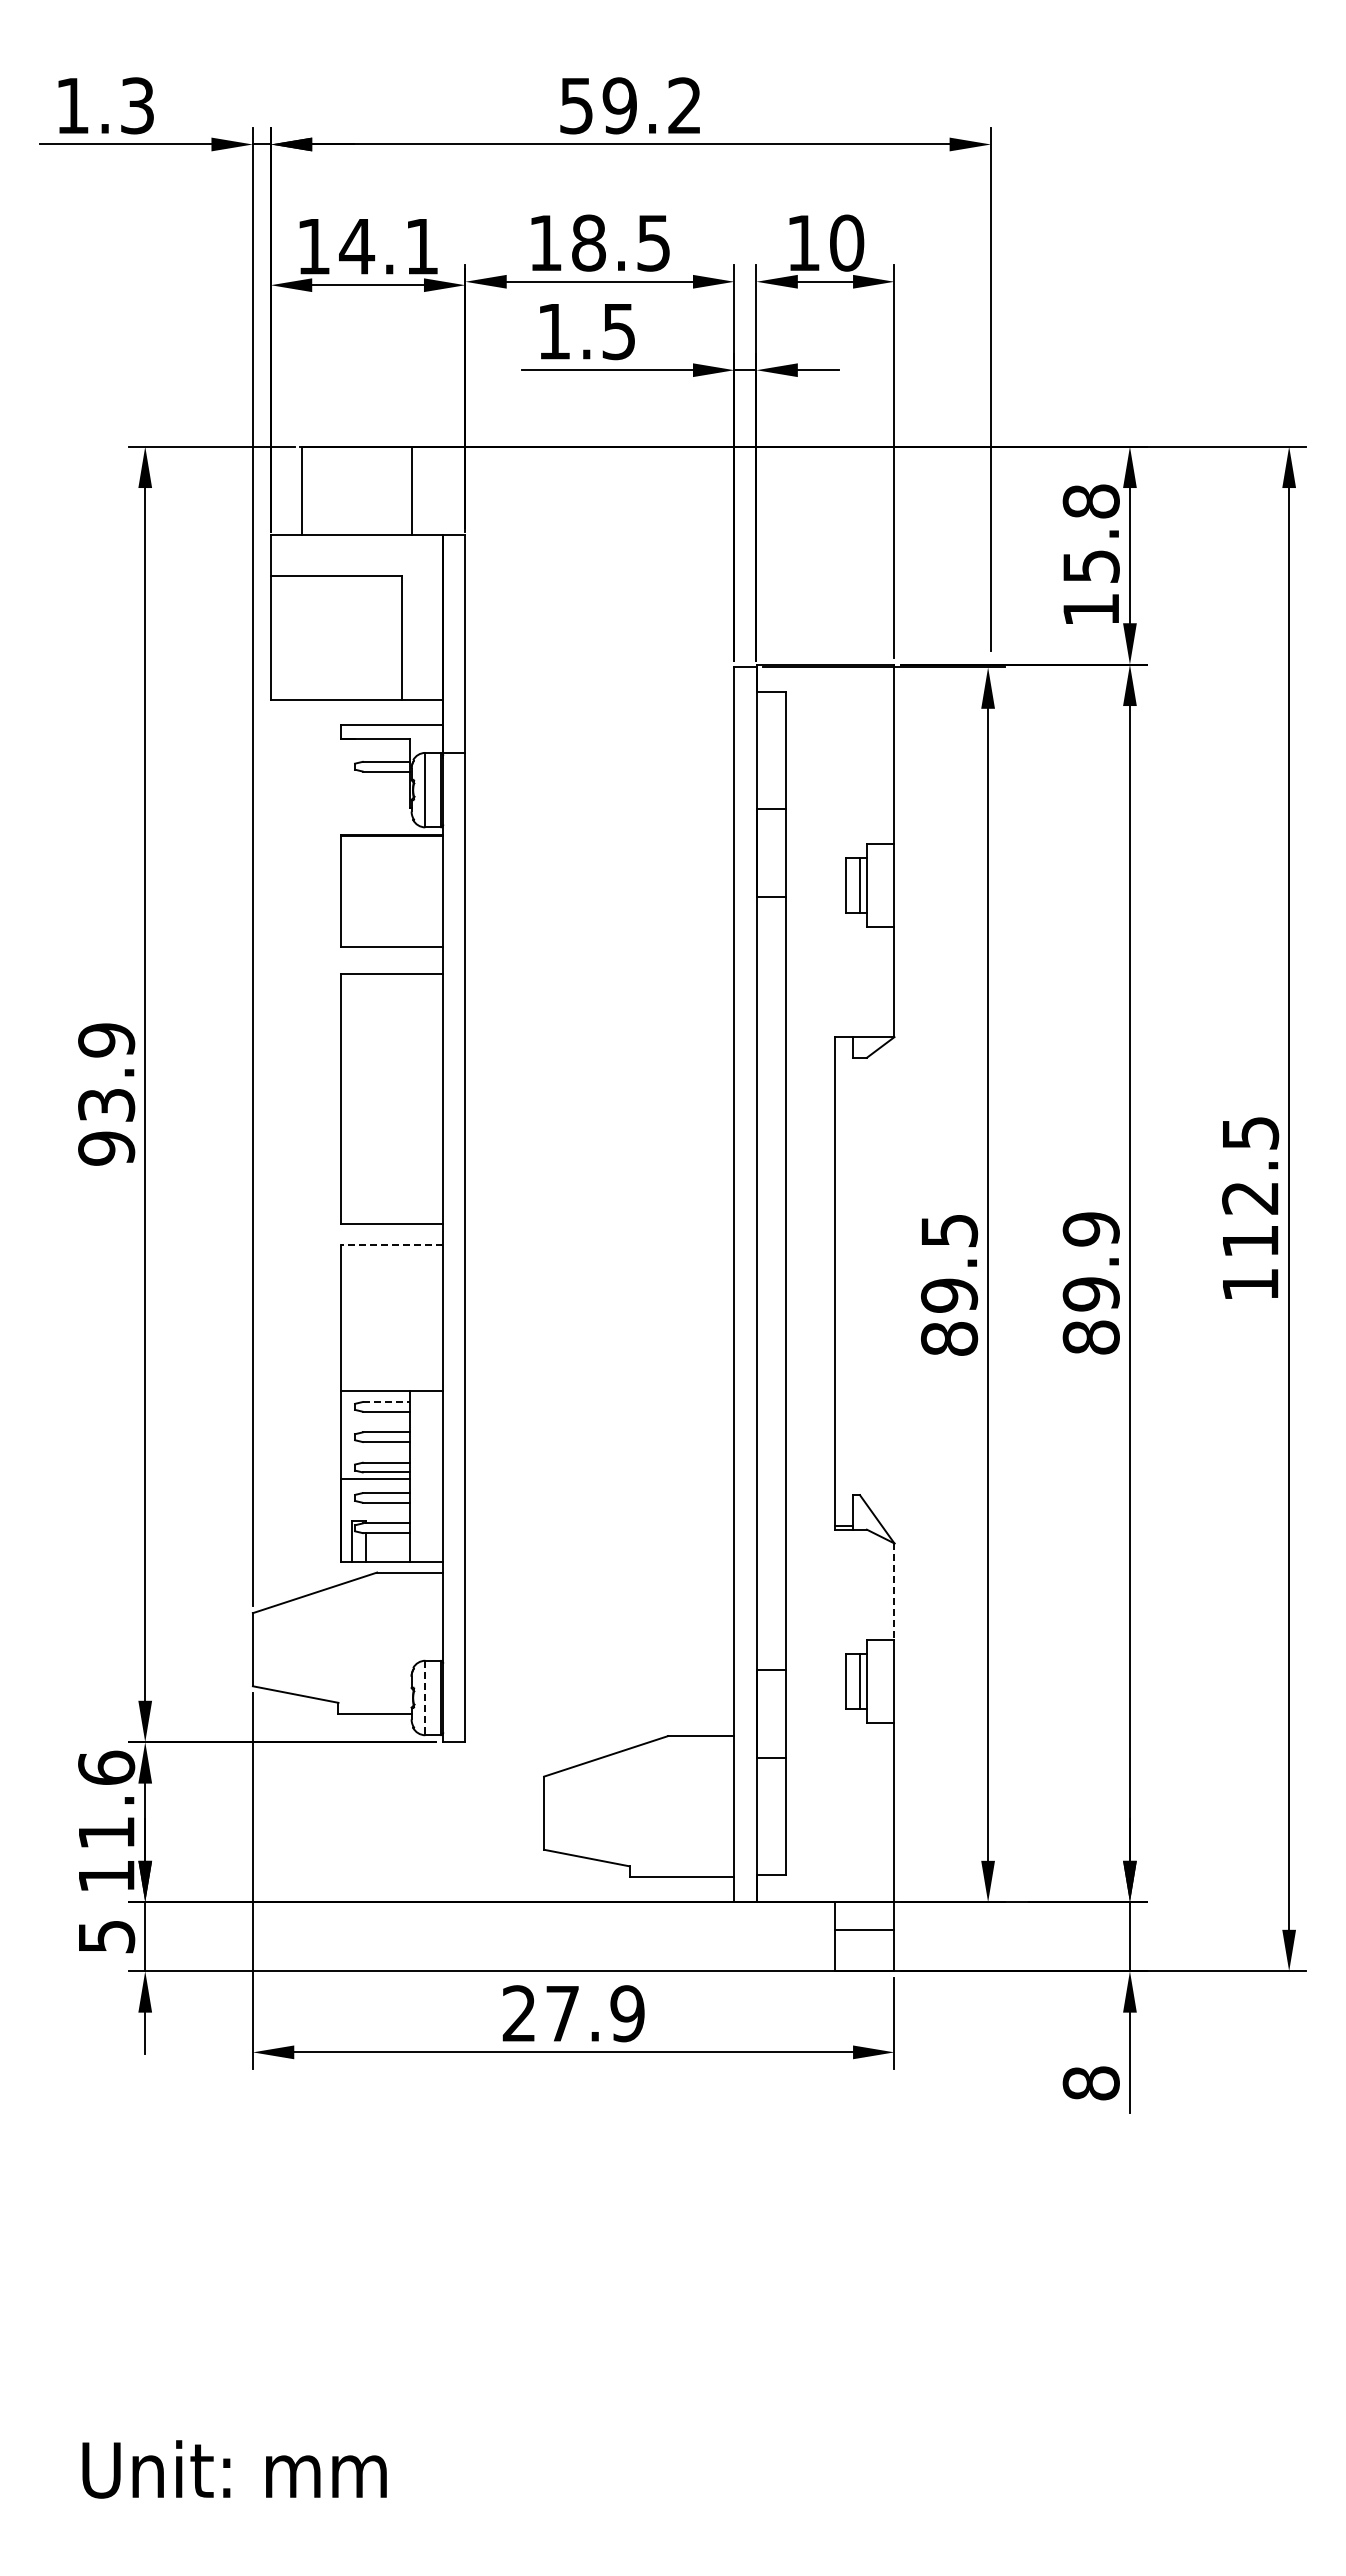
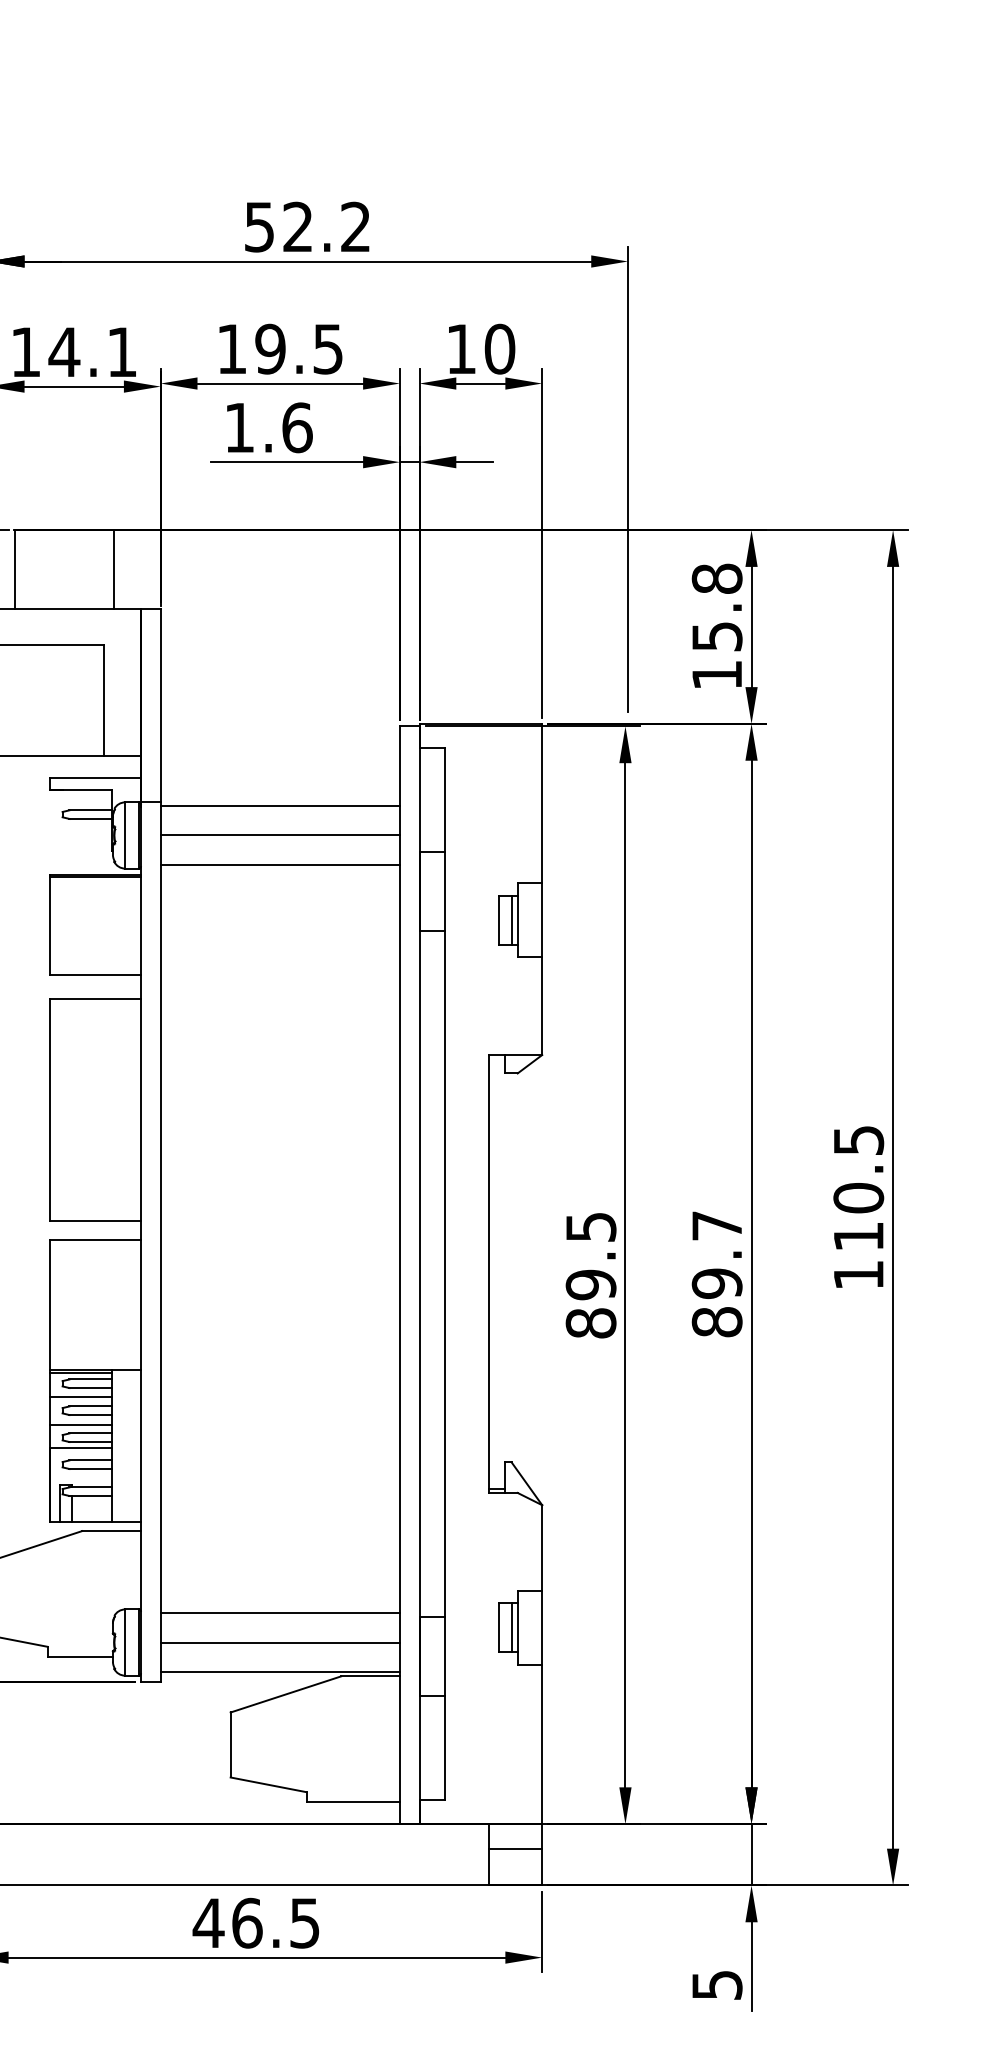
text: (619, 105) -> (297, 226), 59.2 -> 52.2
text: (588, 242) -> (270, 348), 18.5 -> 19.5
text: (619, 331) -> (297, 427), 1.5 -> 1.6
line: (599, 757) -> (279, 806), added
line: (599, 790) -> (279, 835), added
line: (599, 823) -> (279, 865), added
text: (1250, 1198) -> (858, 1198), 112.5 -> 110.5
text: (1090, 1229) -> (716, 1226), 89.9 -> 89.7
line: (391, 1244) -> (95, 1239), dashed -> solid
line: (375, 1395) -> (80, 1373), added
line: (386, 1402) -> (90, 1379), dashed -> solid
line: (375, 1421) -> (80, 1396), added
line: (375, 1453) -> (80, 1425), added
line: (894, 1592) -> (542, 1548), dashed -> solid
line: (599, 1664) -> (279, 1612), added
line: (425, 1698) -> (125, 1643), dashed -> solid
line: (599, 1698) -> (279, 1643), added
line: (599, 1731) -> (279, 1672), added
text: (572, 2013) -> (255, 1923), 27.9 -> 46.5
text: (1090, 2083) -> (716, 1985), 8 -> 5

